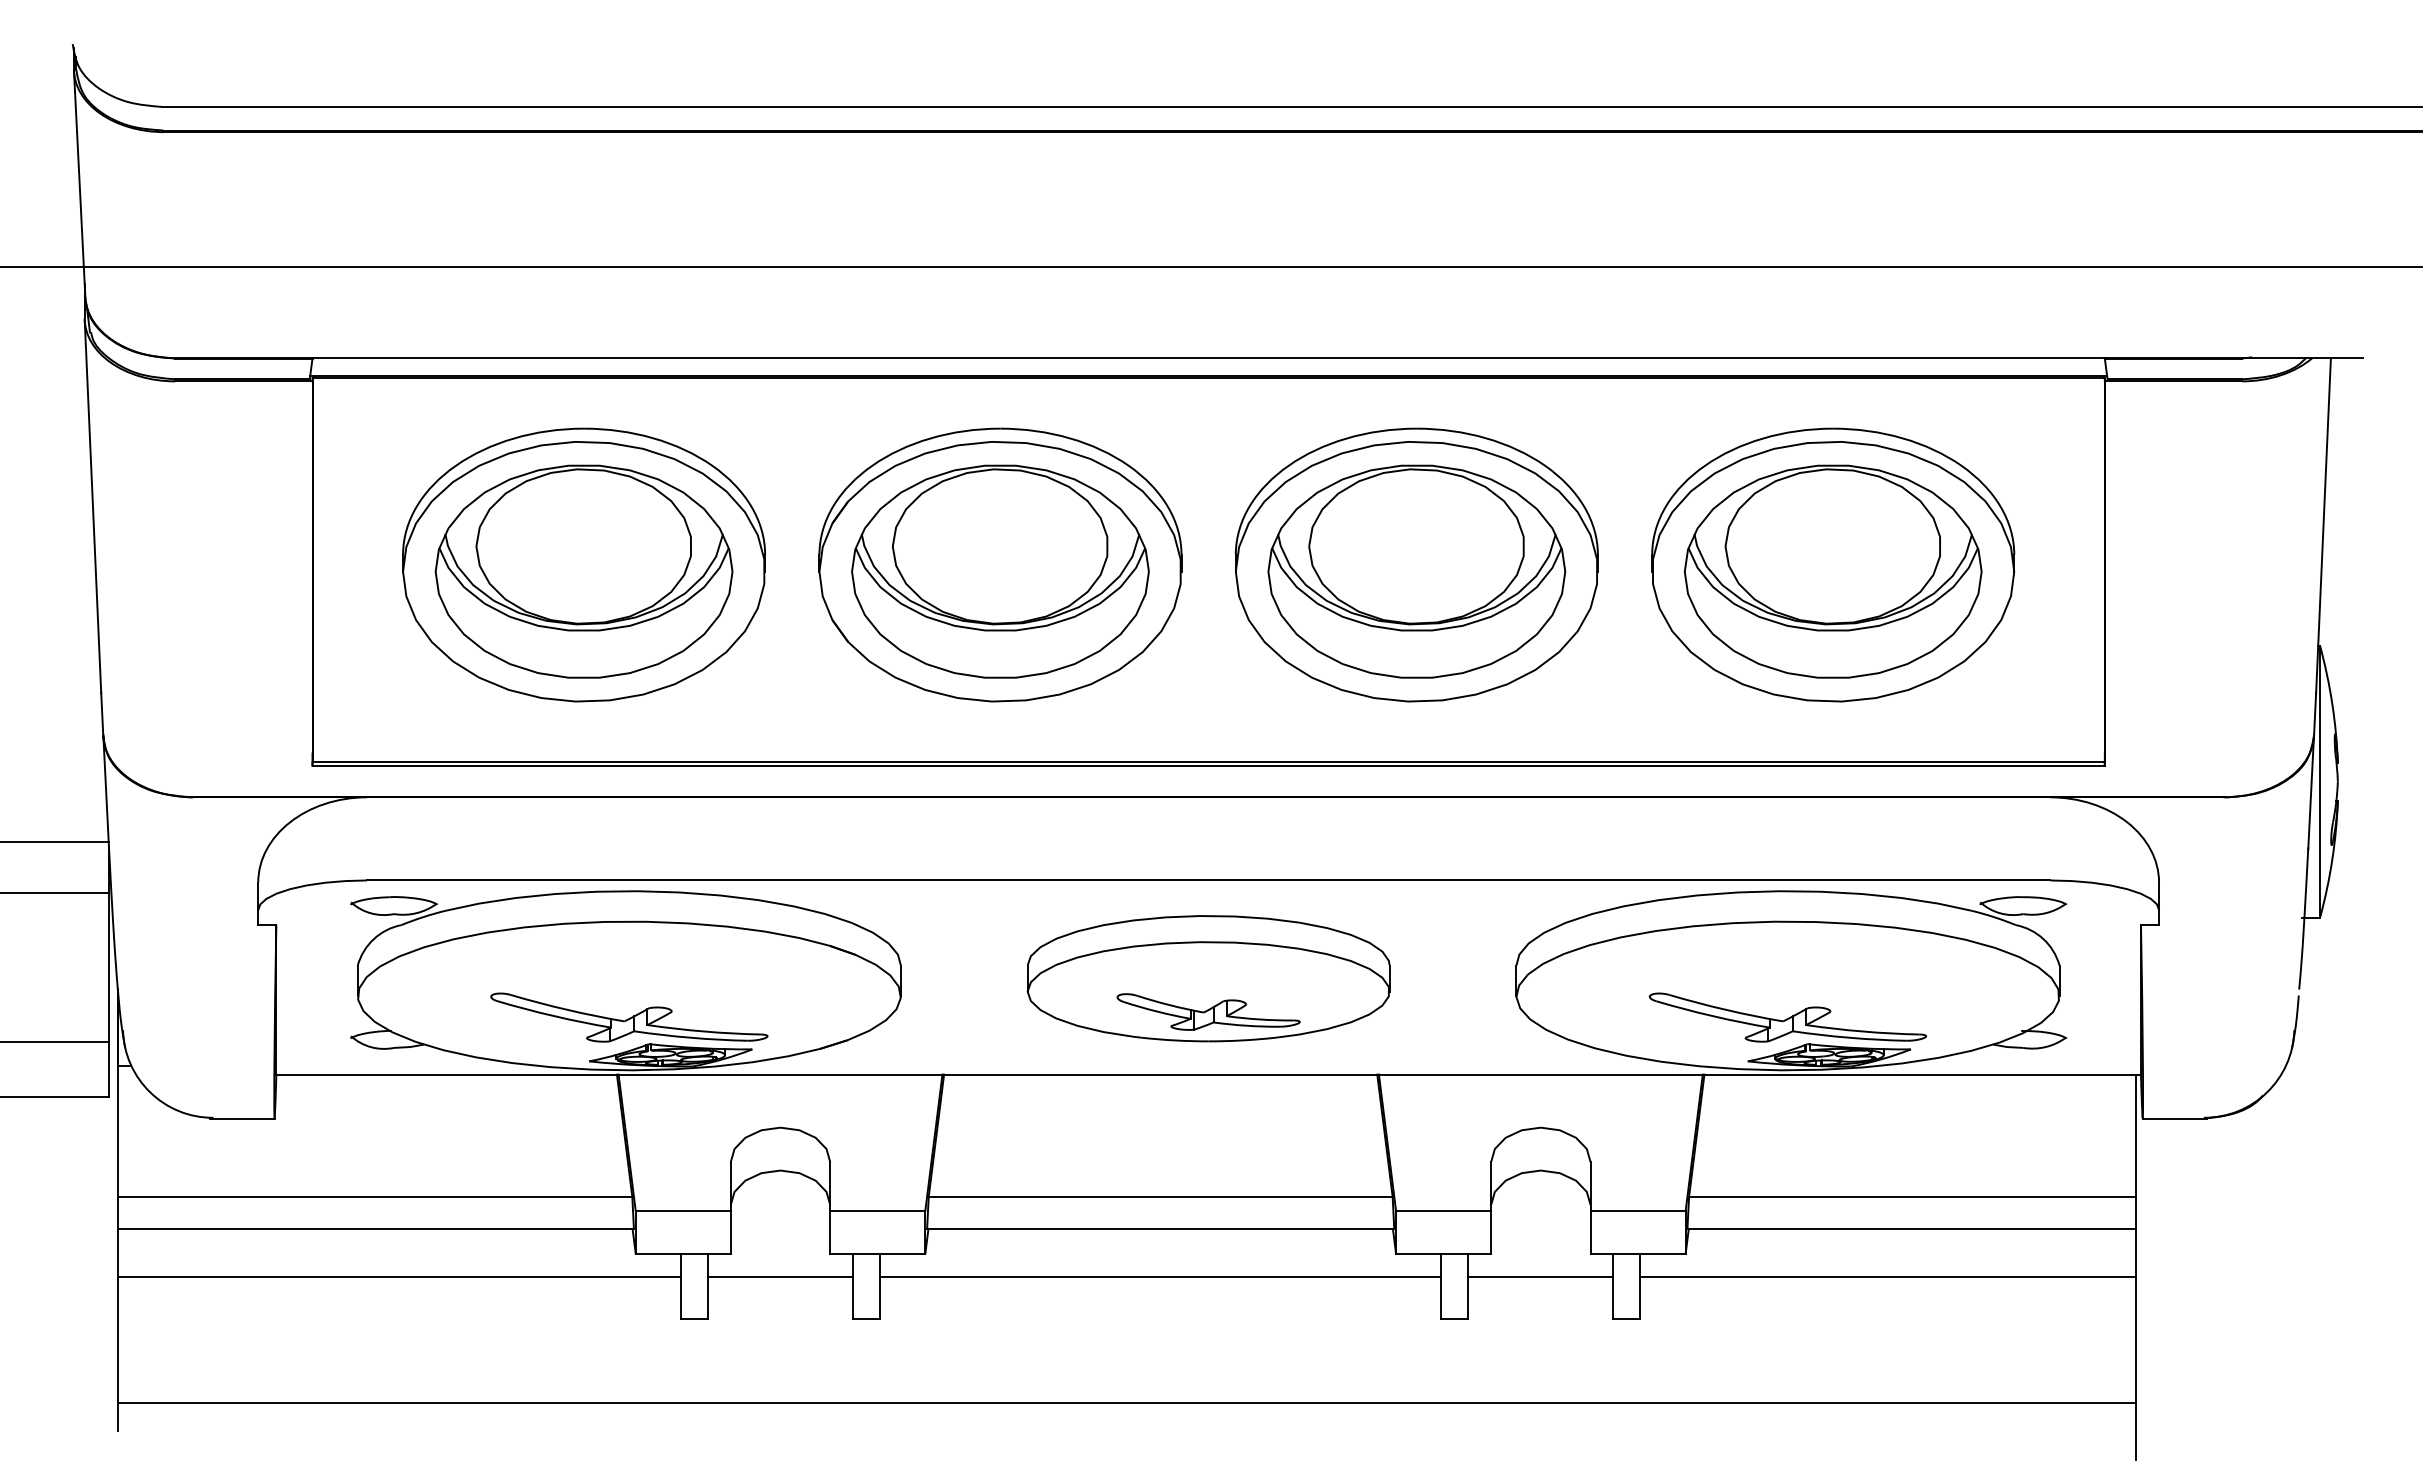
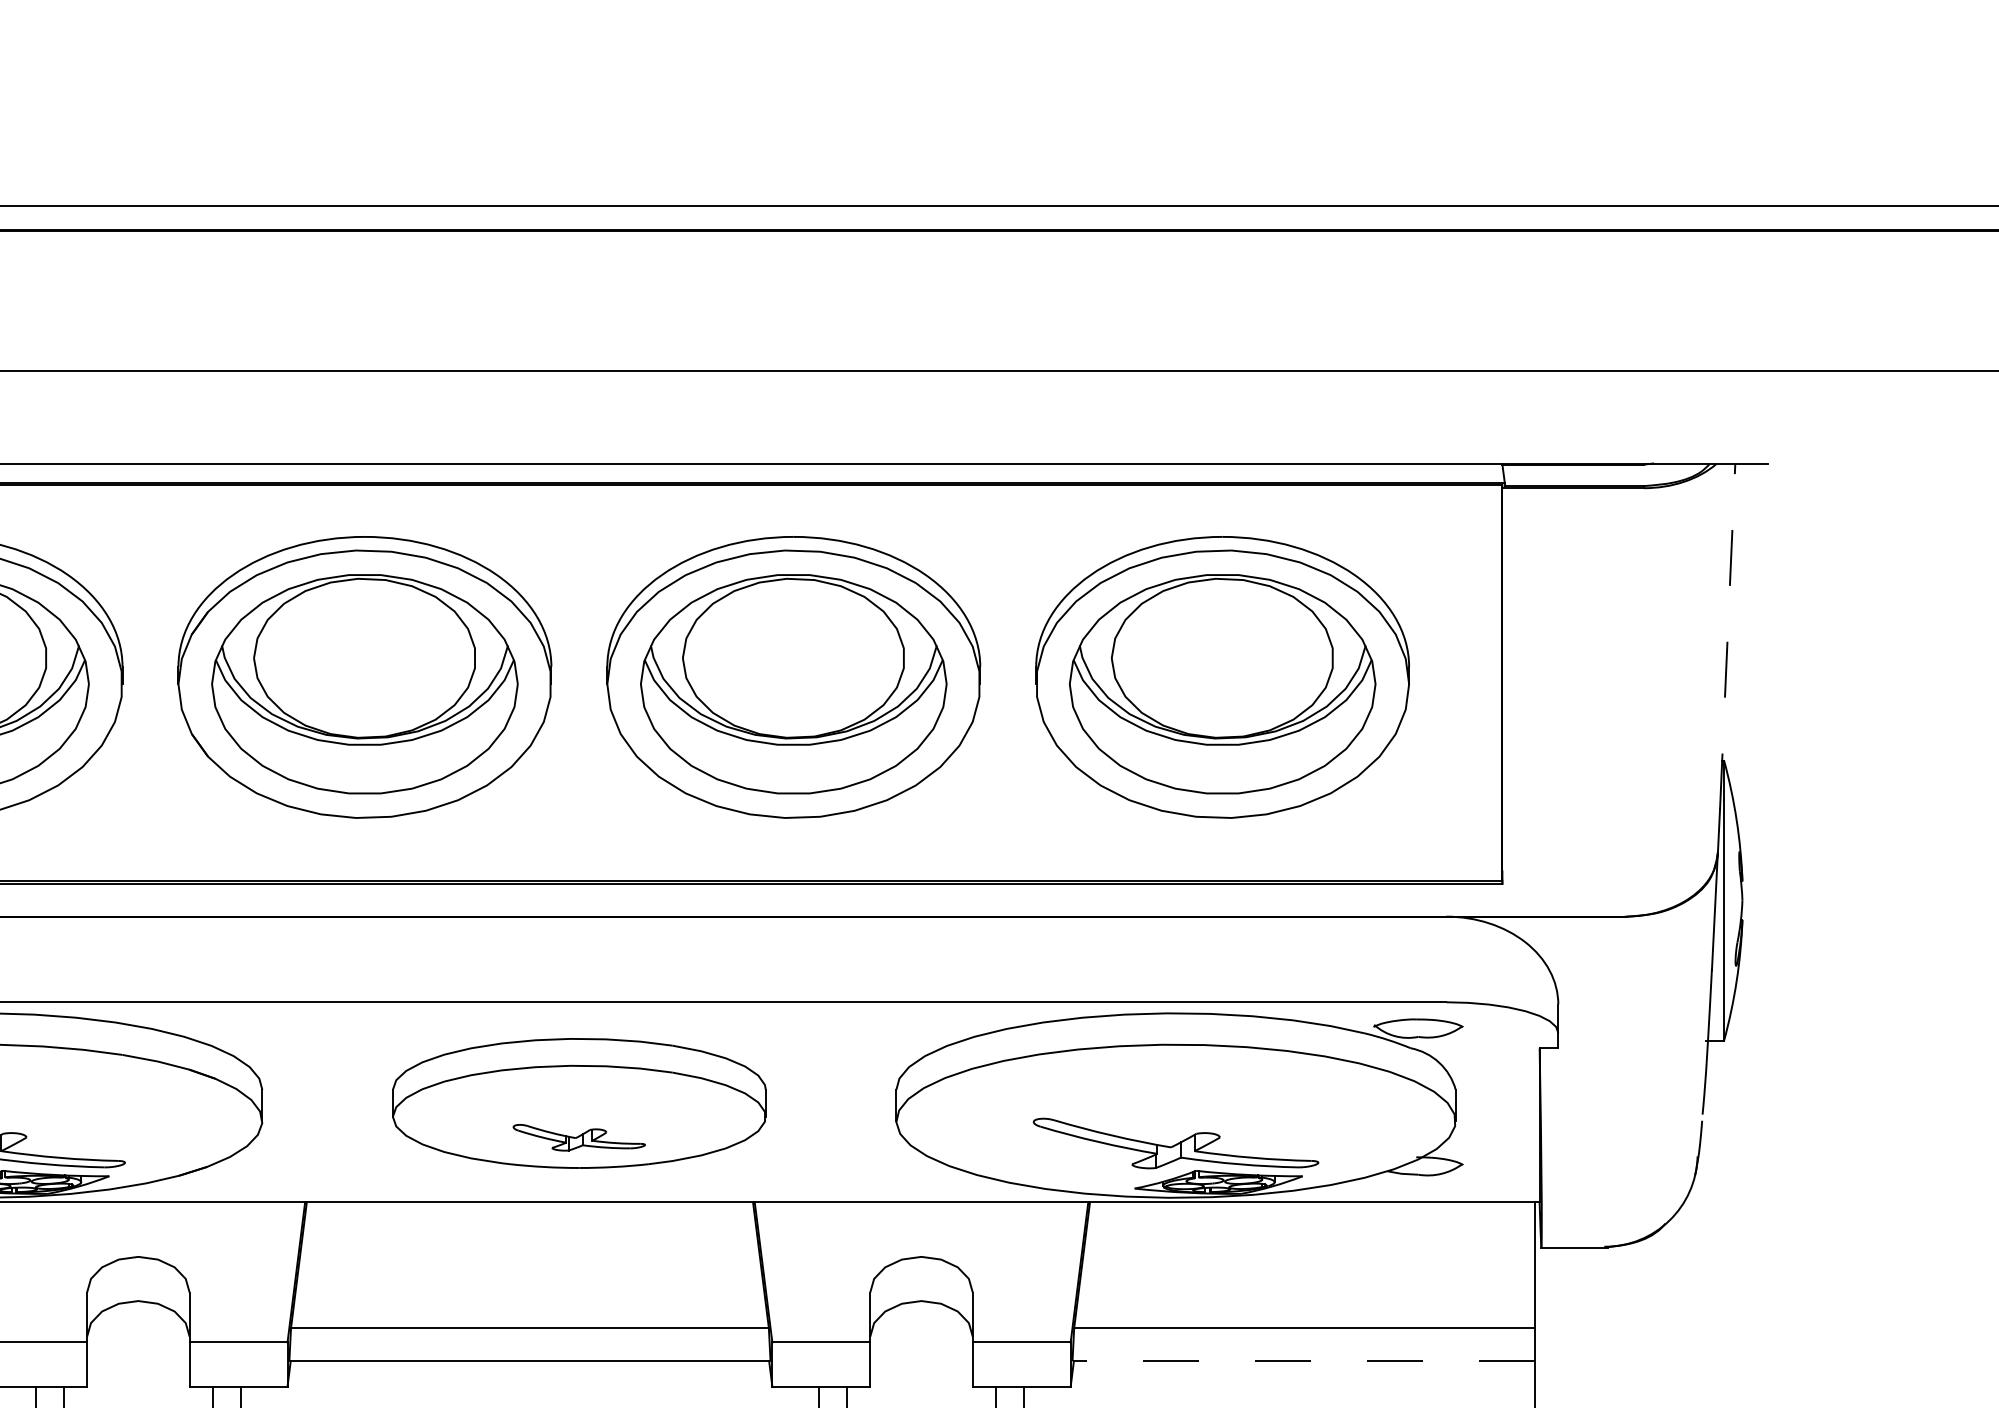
line: (2323, 525) -> (1727, 636), solid -> dashed
part: (1208, 1011) -> (579, 1137), size x0.7
line: (1911, 1229) -> (1303, 1361), solid -> dashed

